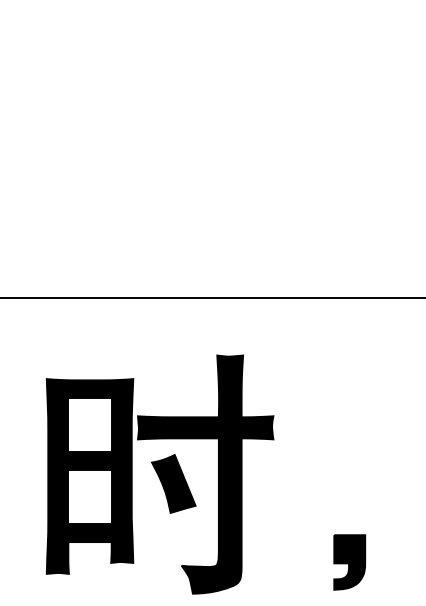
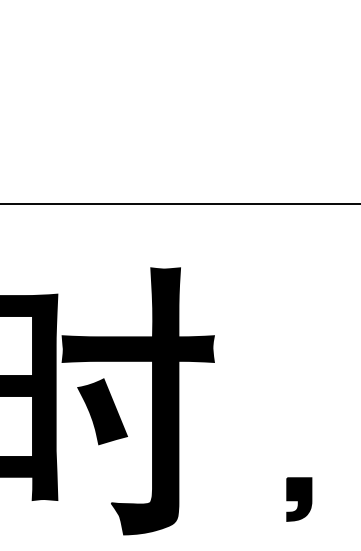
part: (349, 562) -> (298, 499), size x0.7

